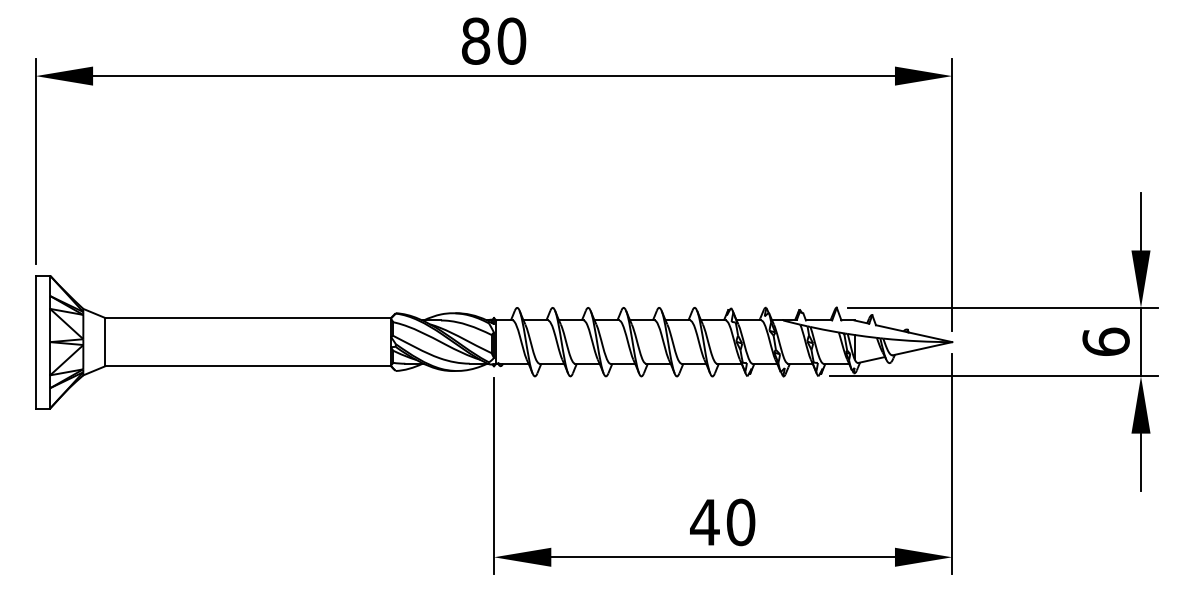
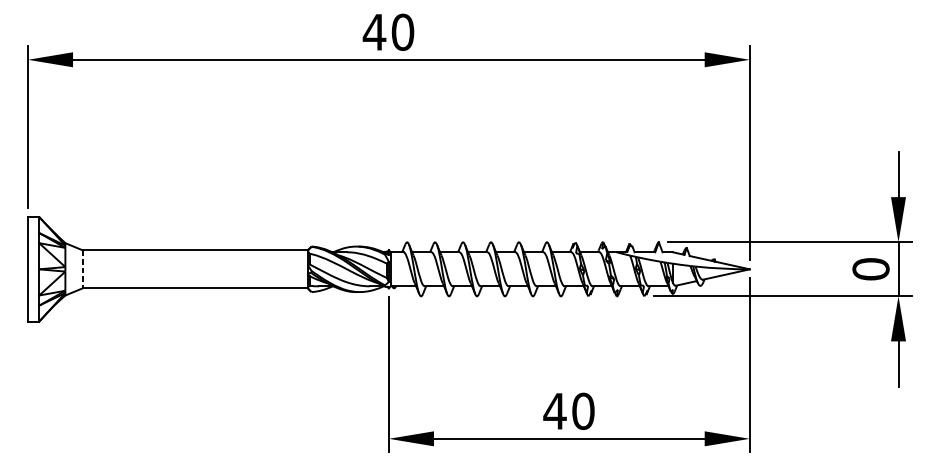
text: (475, 40) -> (374, 31), 80 -> 40
text: (1105, 341) -> (870, 268), 6 -> 0
line: (105, 342) -> (82, 269), solid -> dashed

